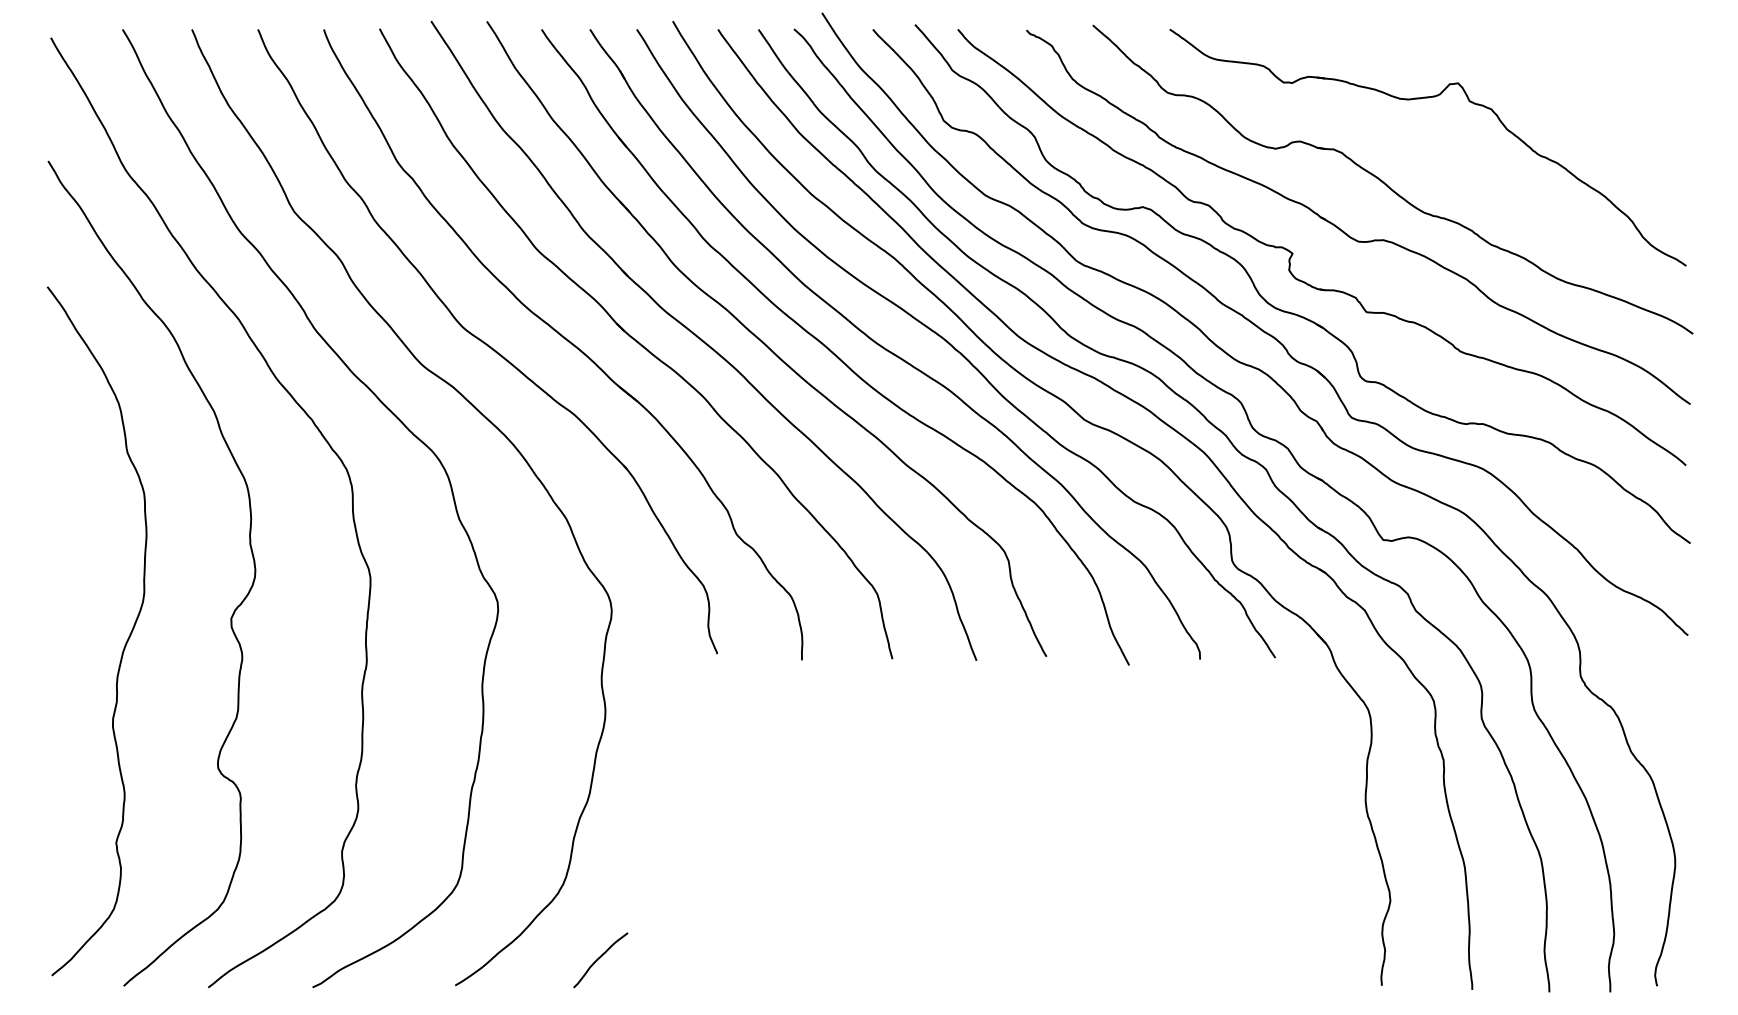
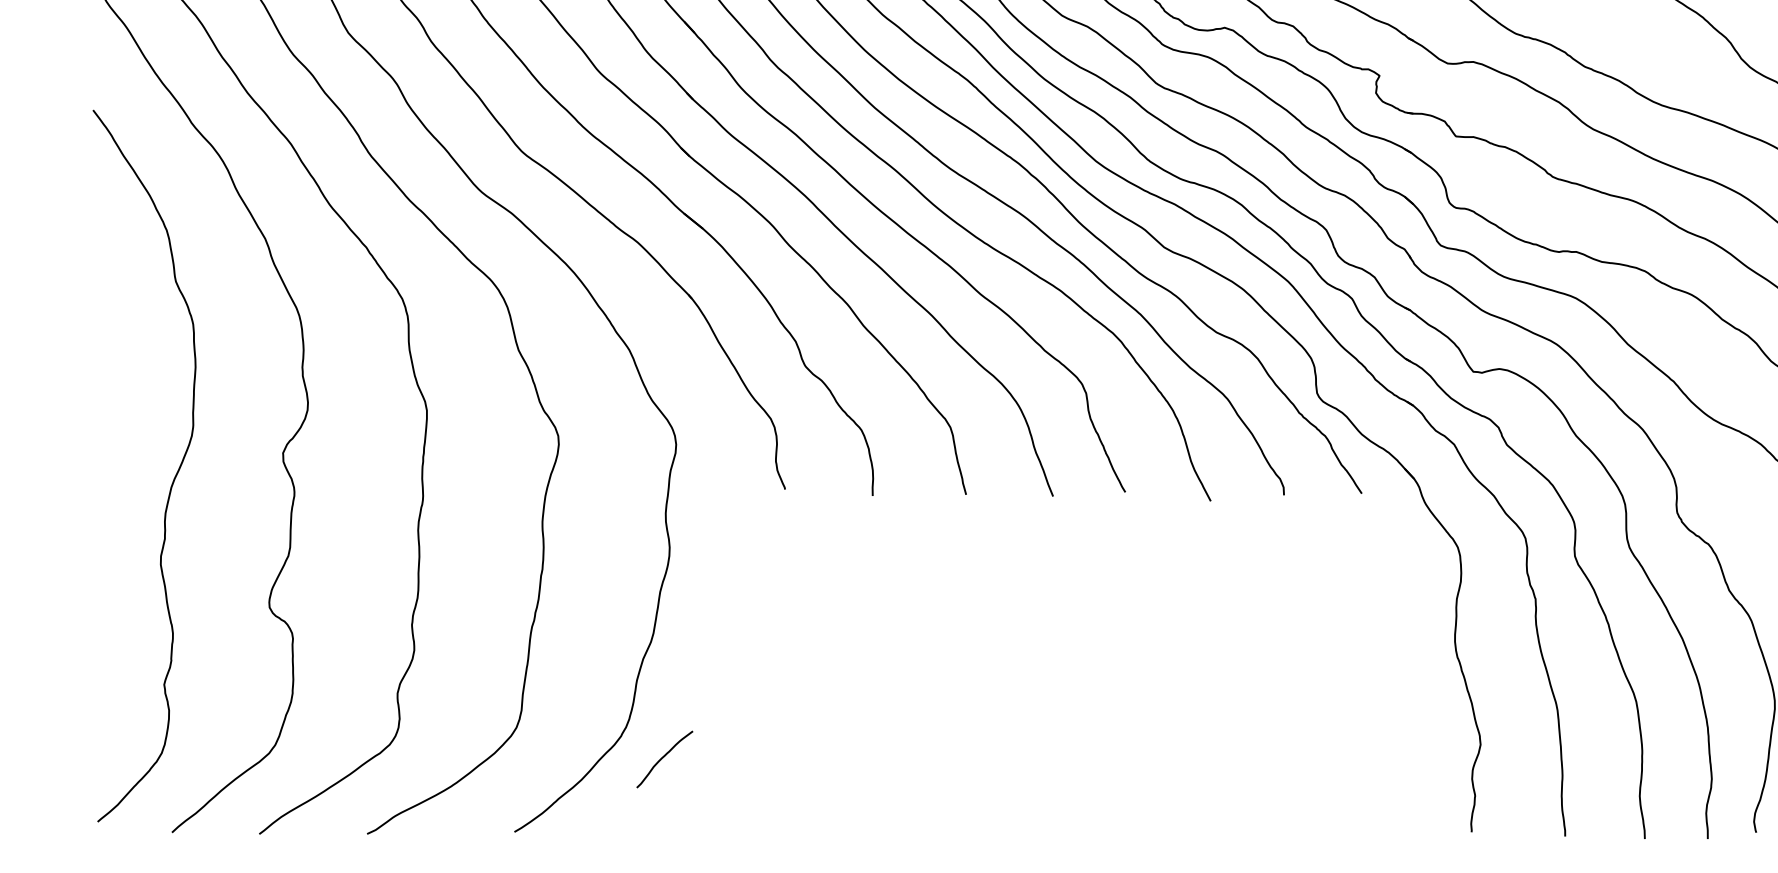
curve: (599, 959) -> (663, 758), moved

